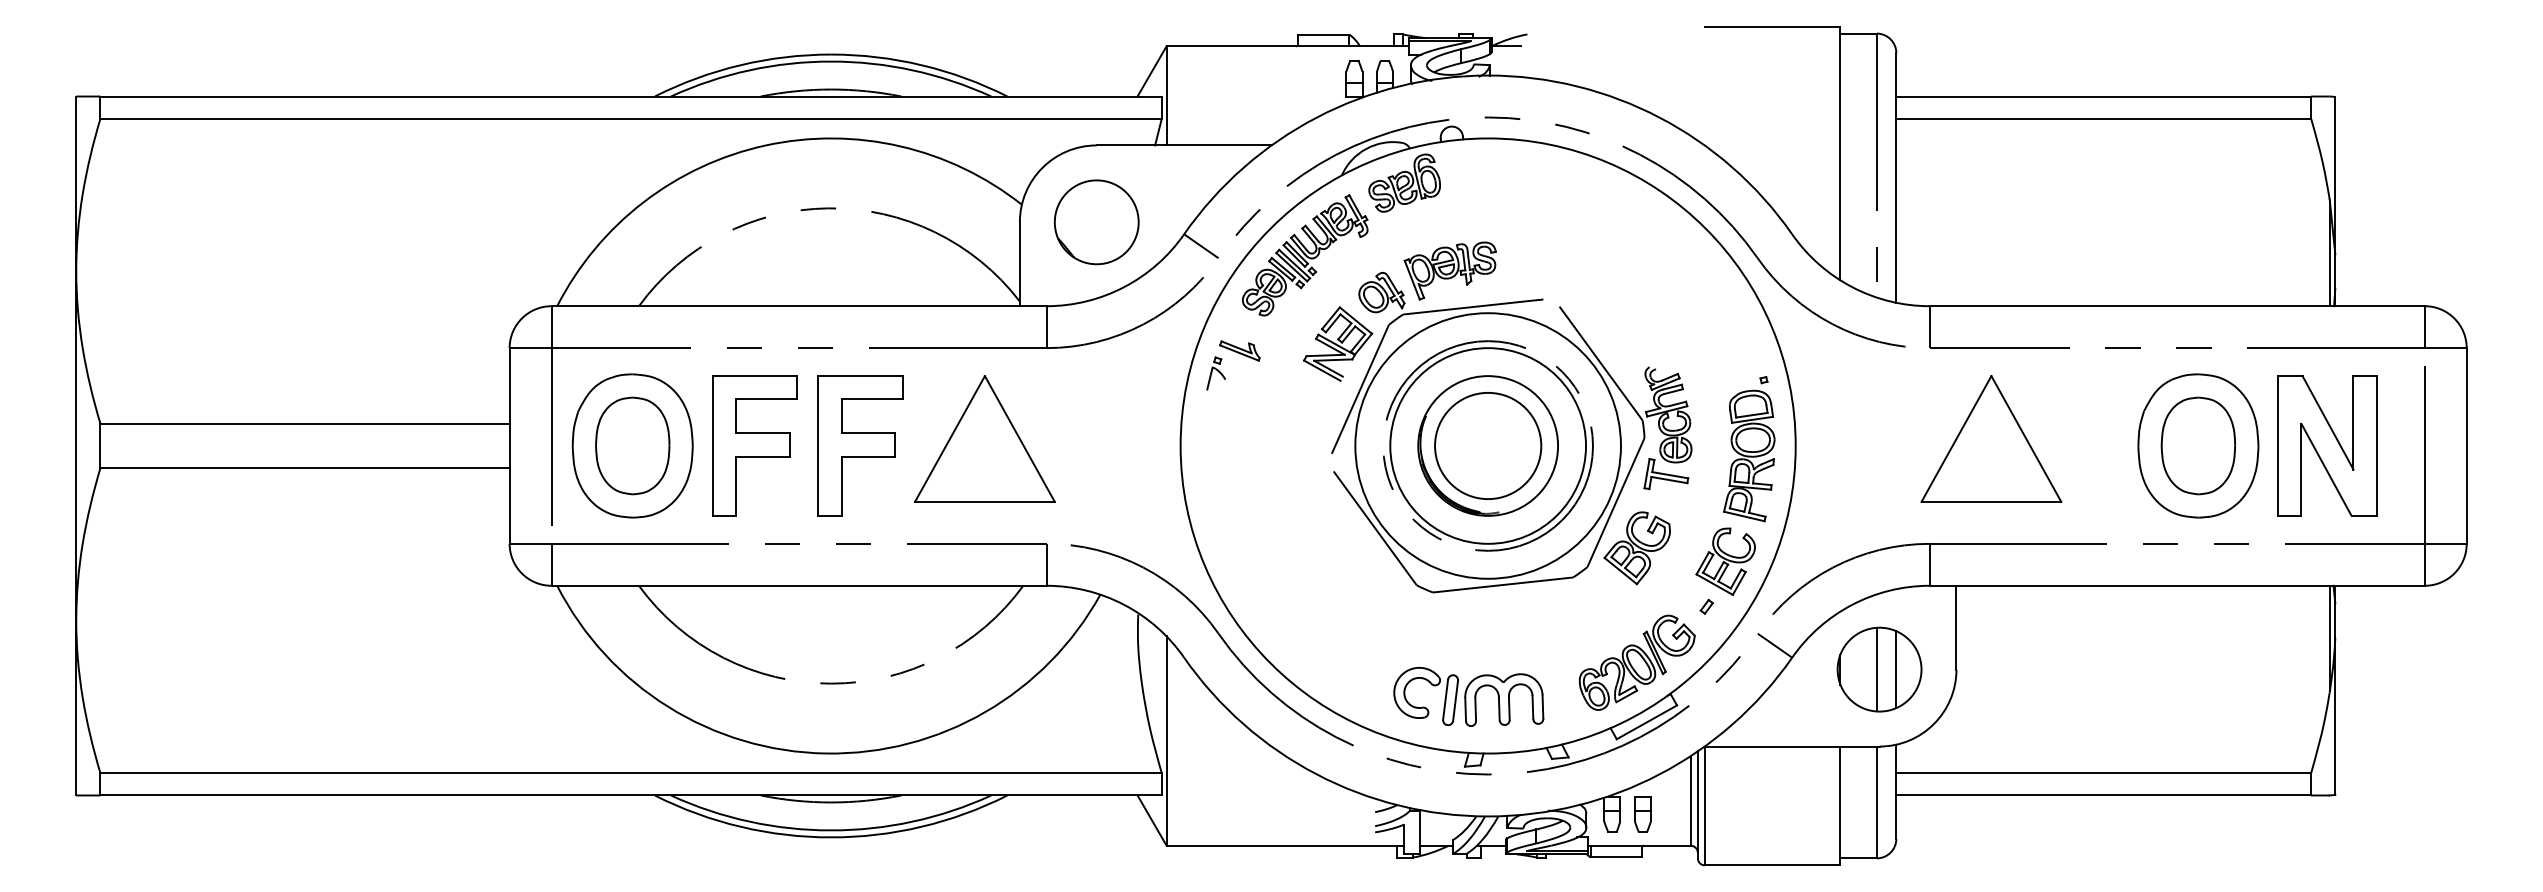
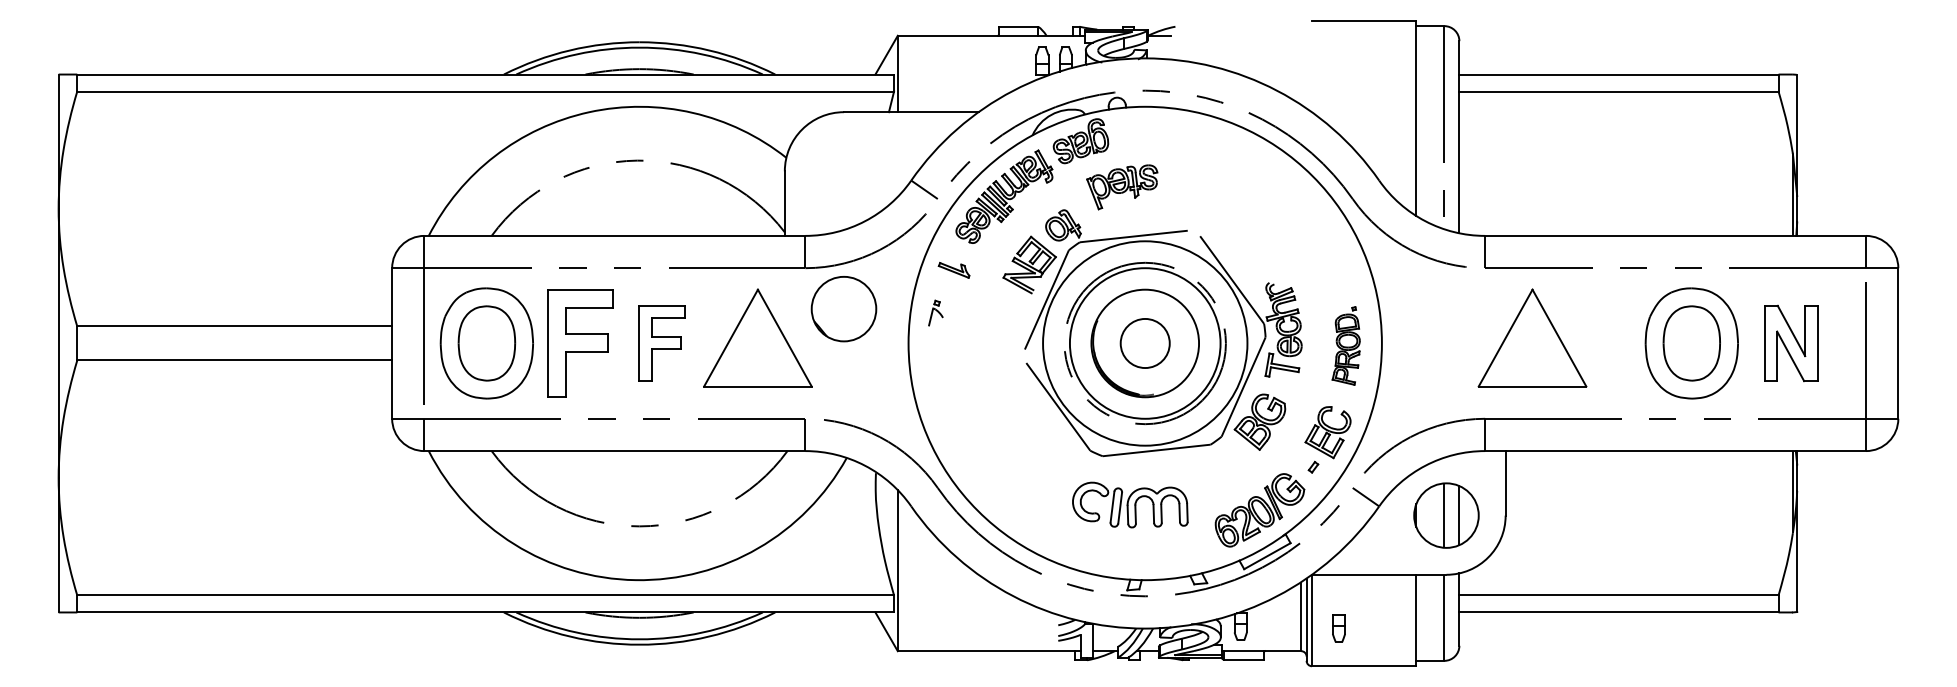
part: (1096, 222) -> (843, 309), moved
part: (1449, 270) -> (1121, 186), moved
part: (1215, 373) -> (935, 313), moved
part: (860, 445) -> (662, 343), size x0.7
circle: (1488, 445) -> (1145, 343), size x0.6
part: (2327, 445) -> (1791, 343), size x0.7
part: (1749, 449) -> (1346, 346), size x0.7
part: (1468, 696) -> (1130, 504), moved
part: (1642, 814) -> (1338, 628), moved

